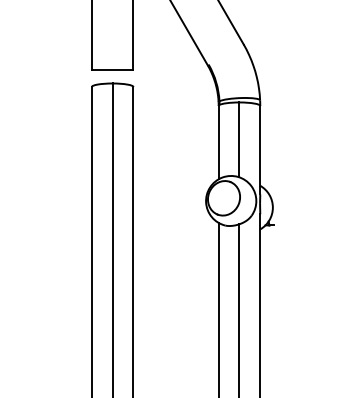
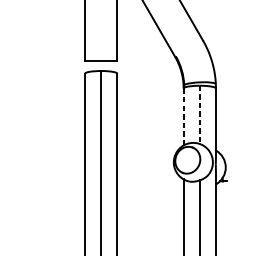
line: (239, 140) -> (199, 115), solid -> dashed
line: (218, 142) -> (183, 116), solid -> dashed

